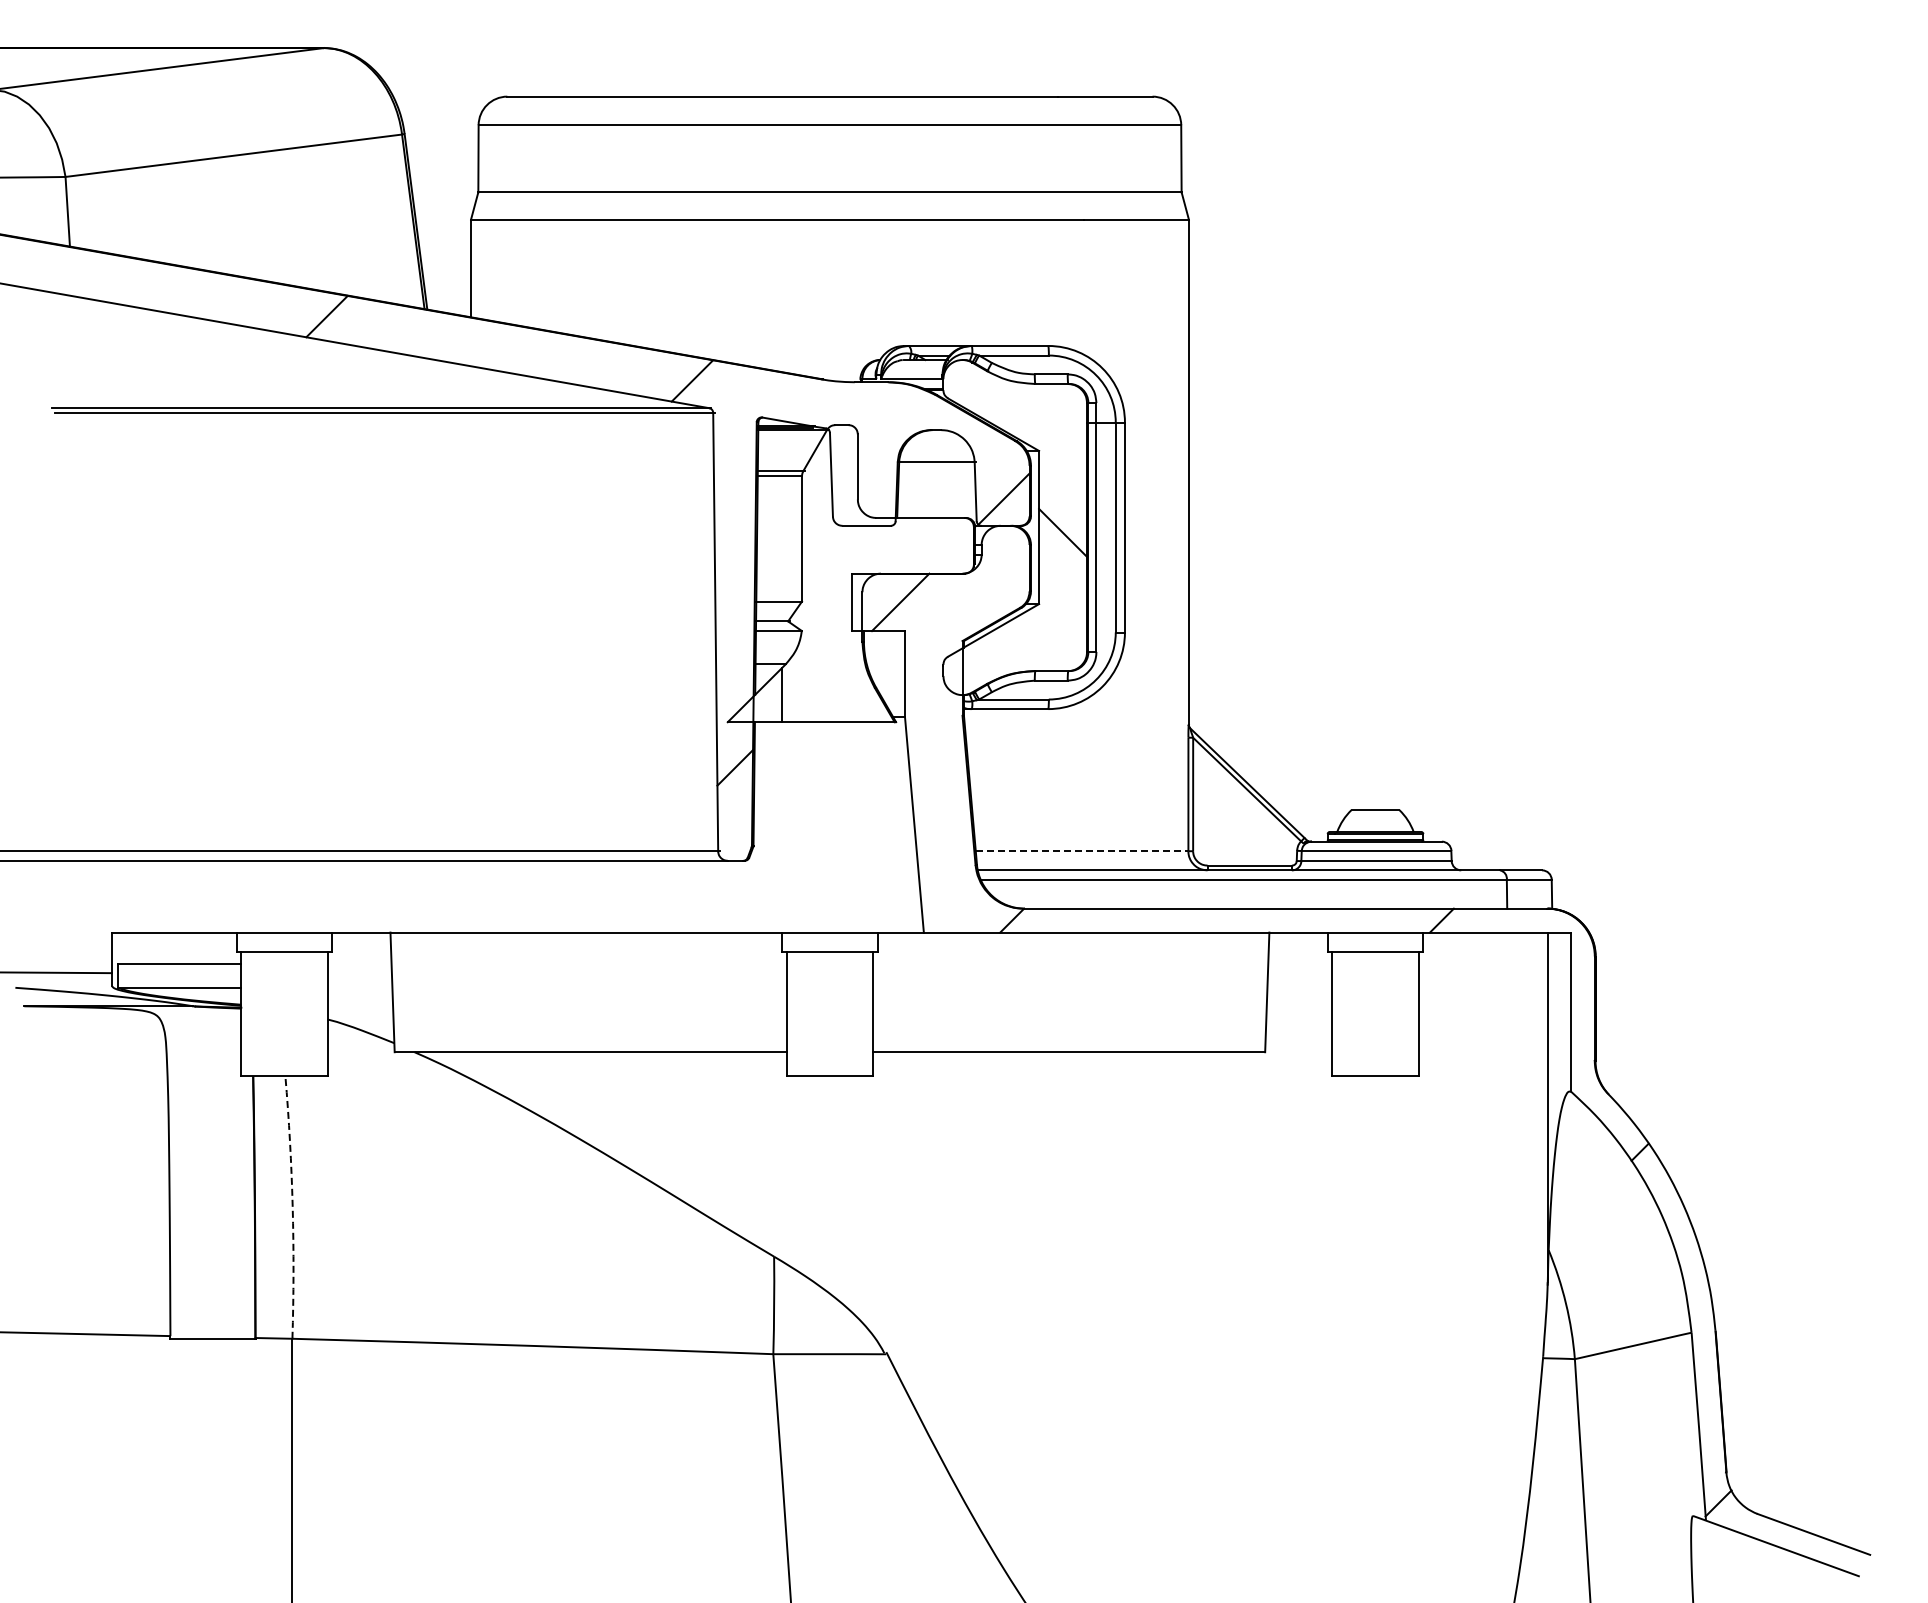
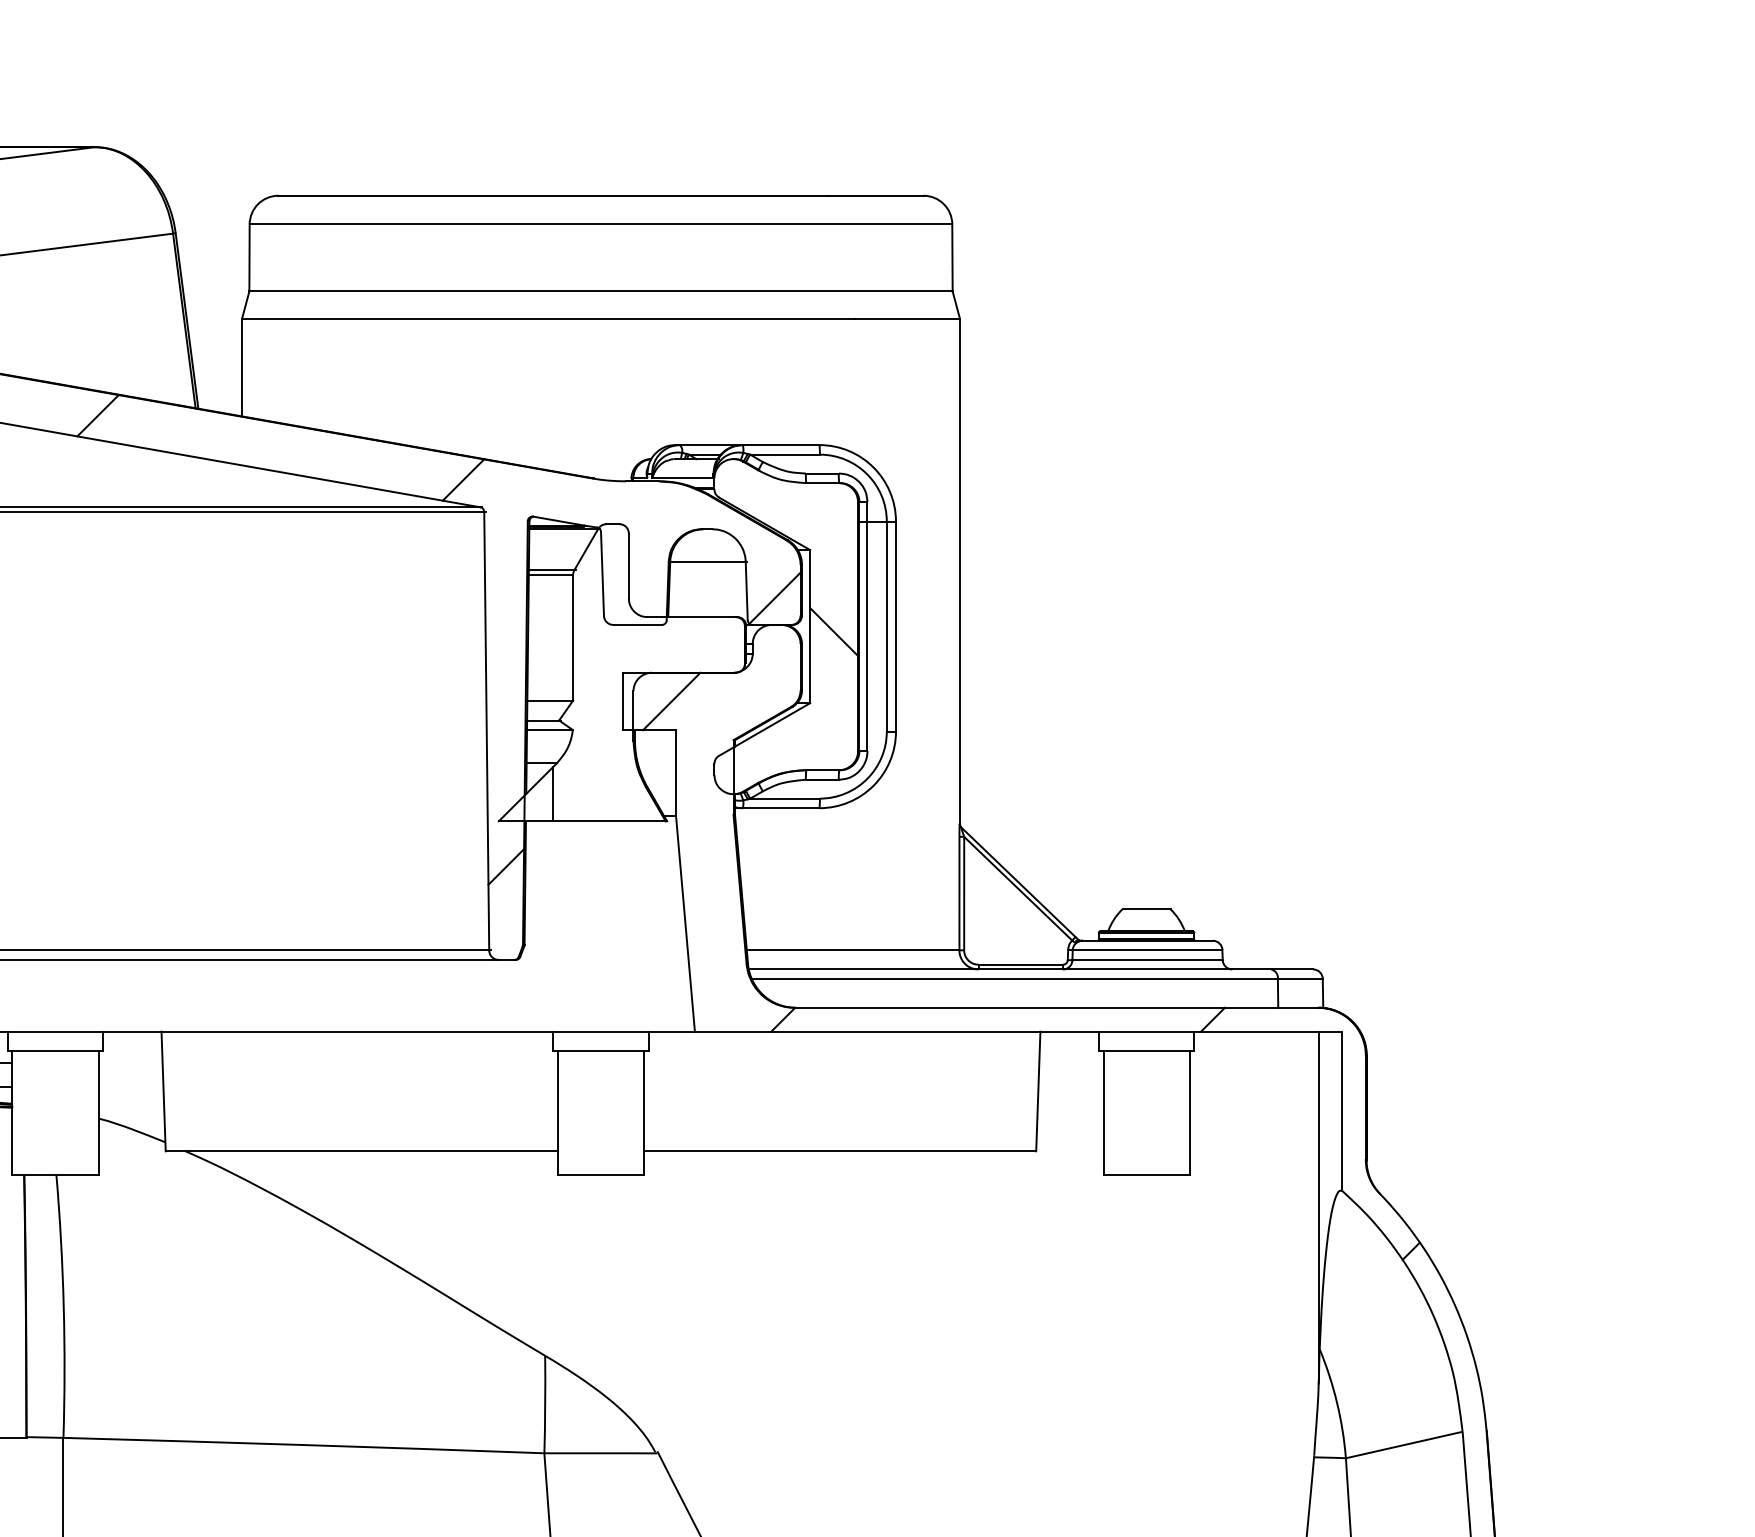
line: (1082, 851) -> (853, 950), dashed -> solid
arc: (292, 1207) -> (63, 1306), dashed -> solid

